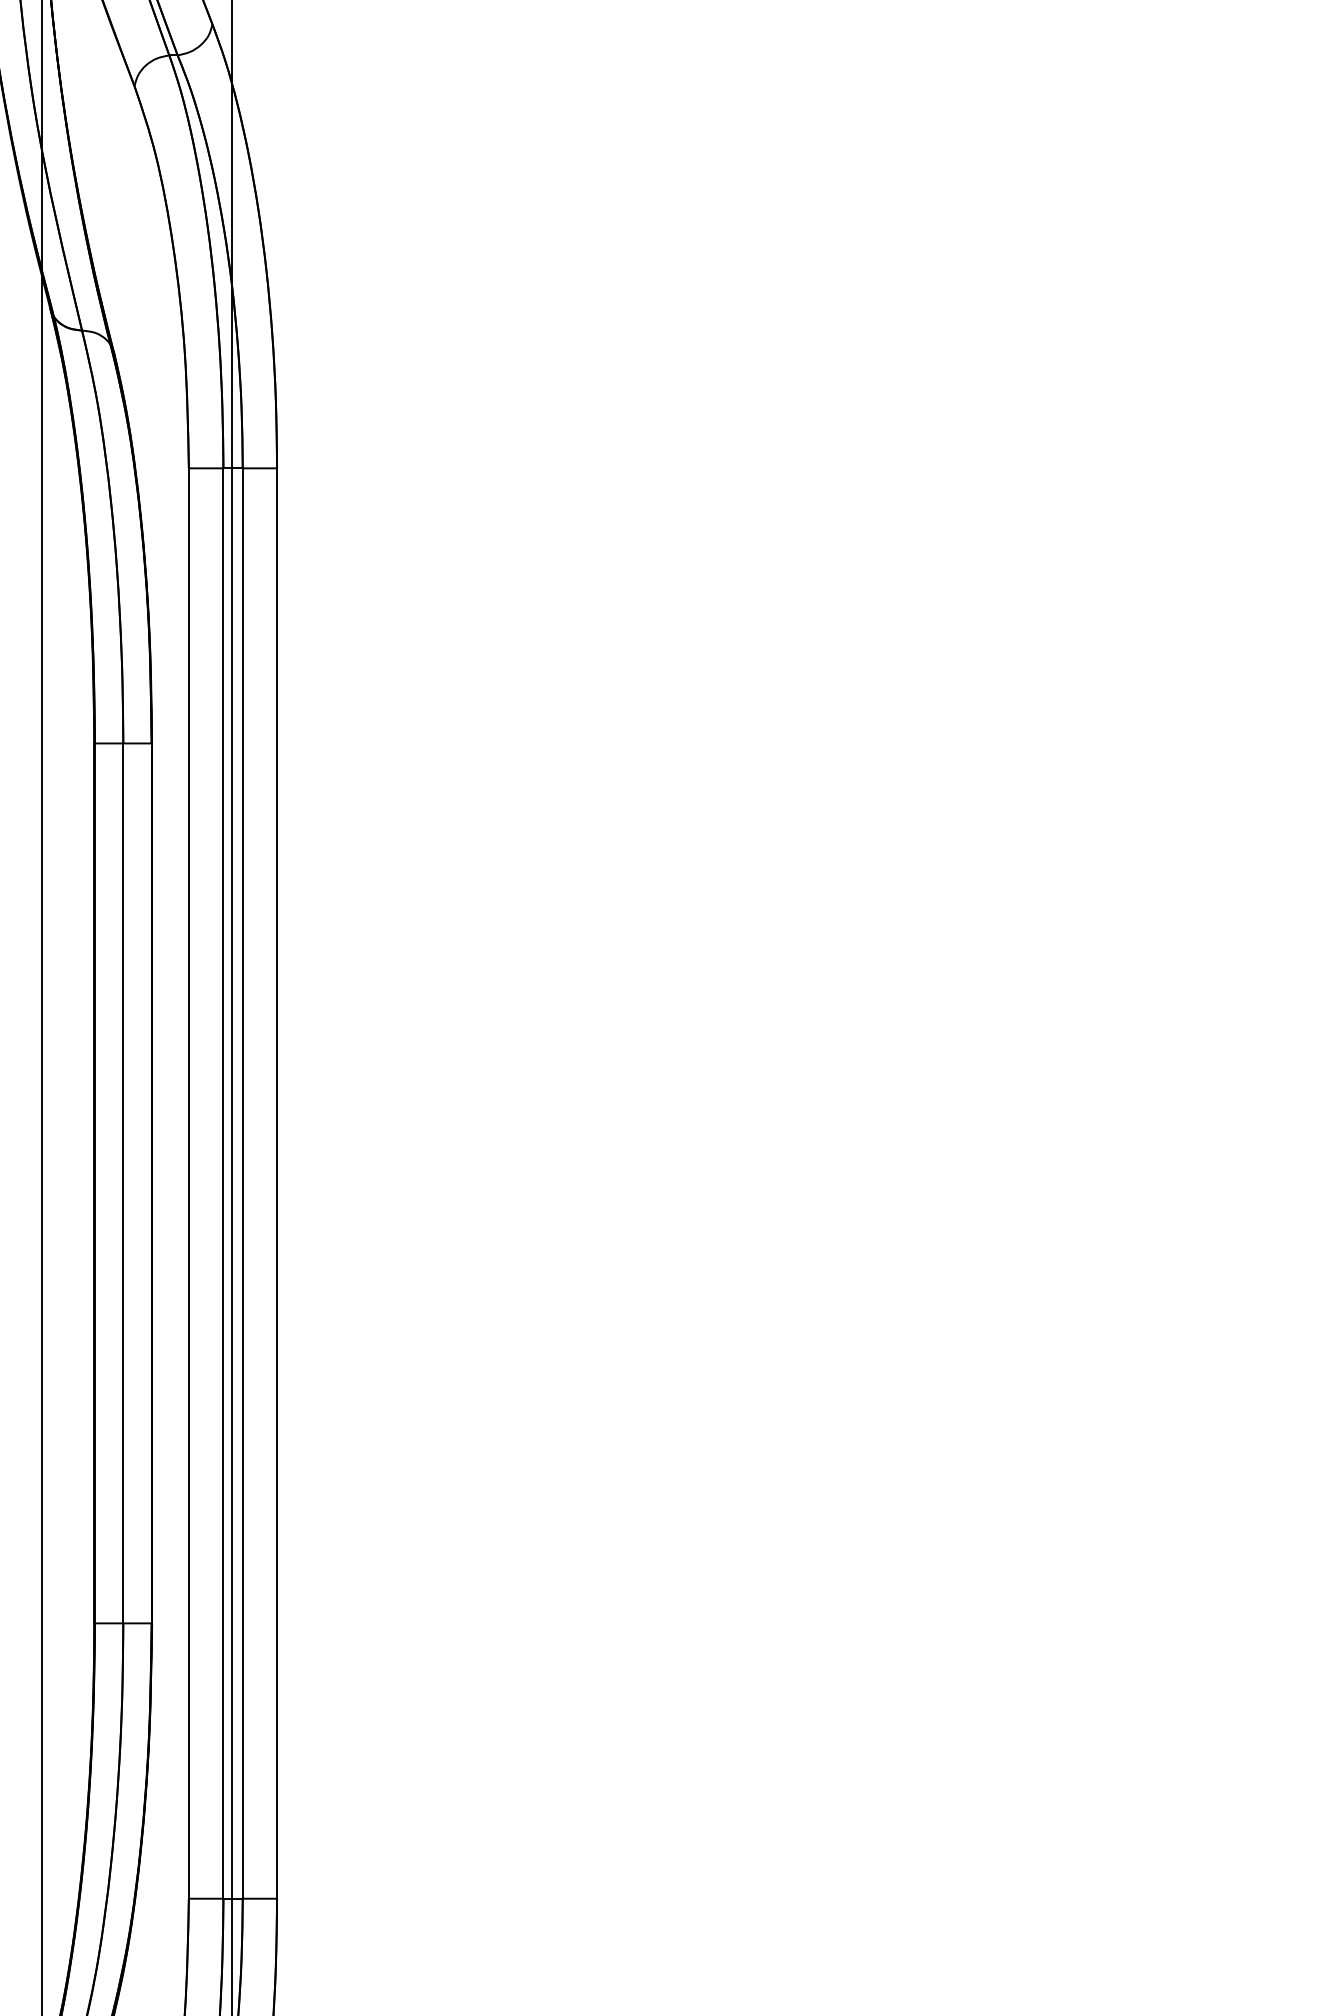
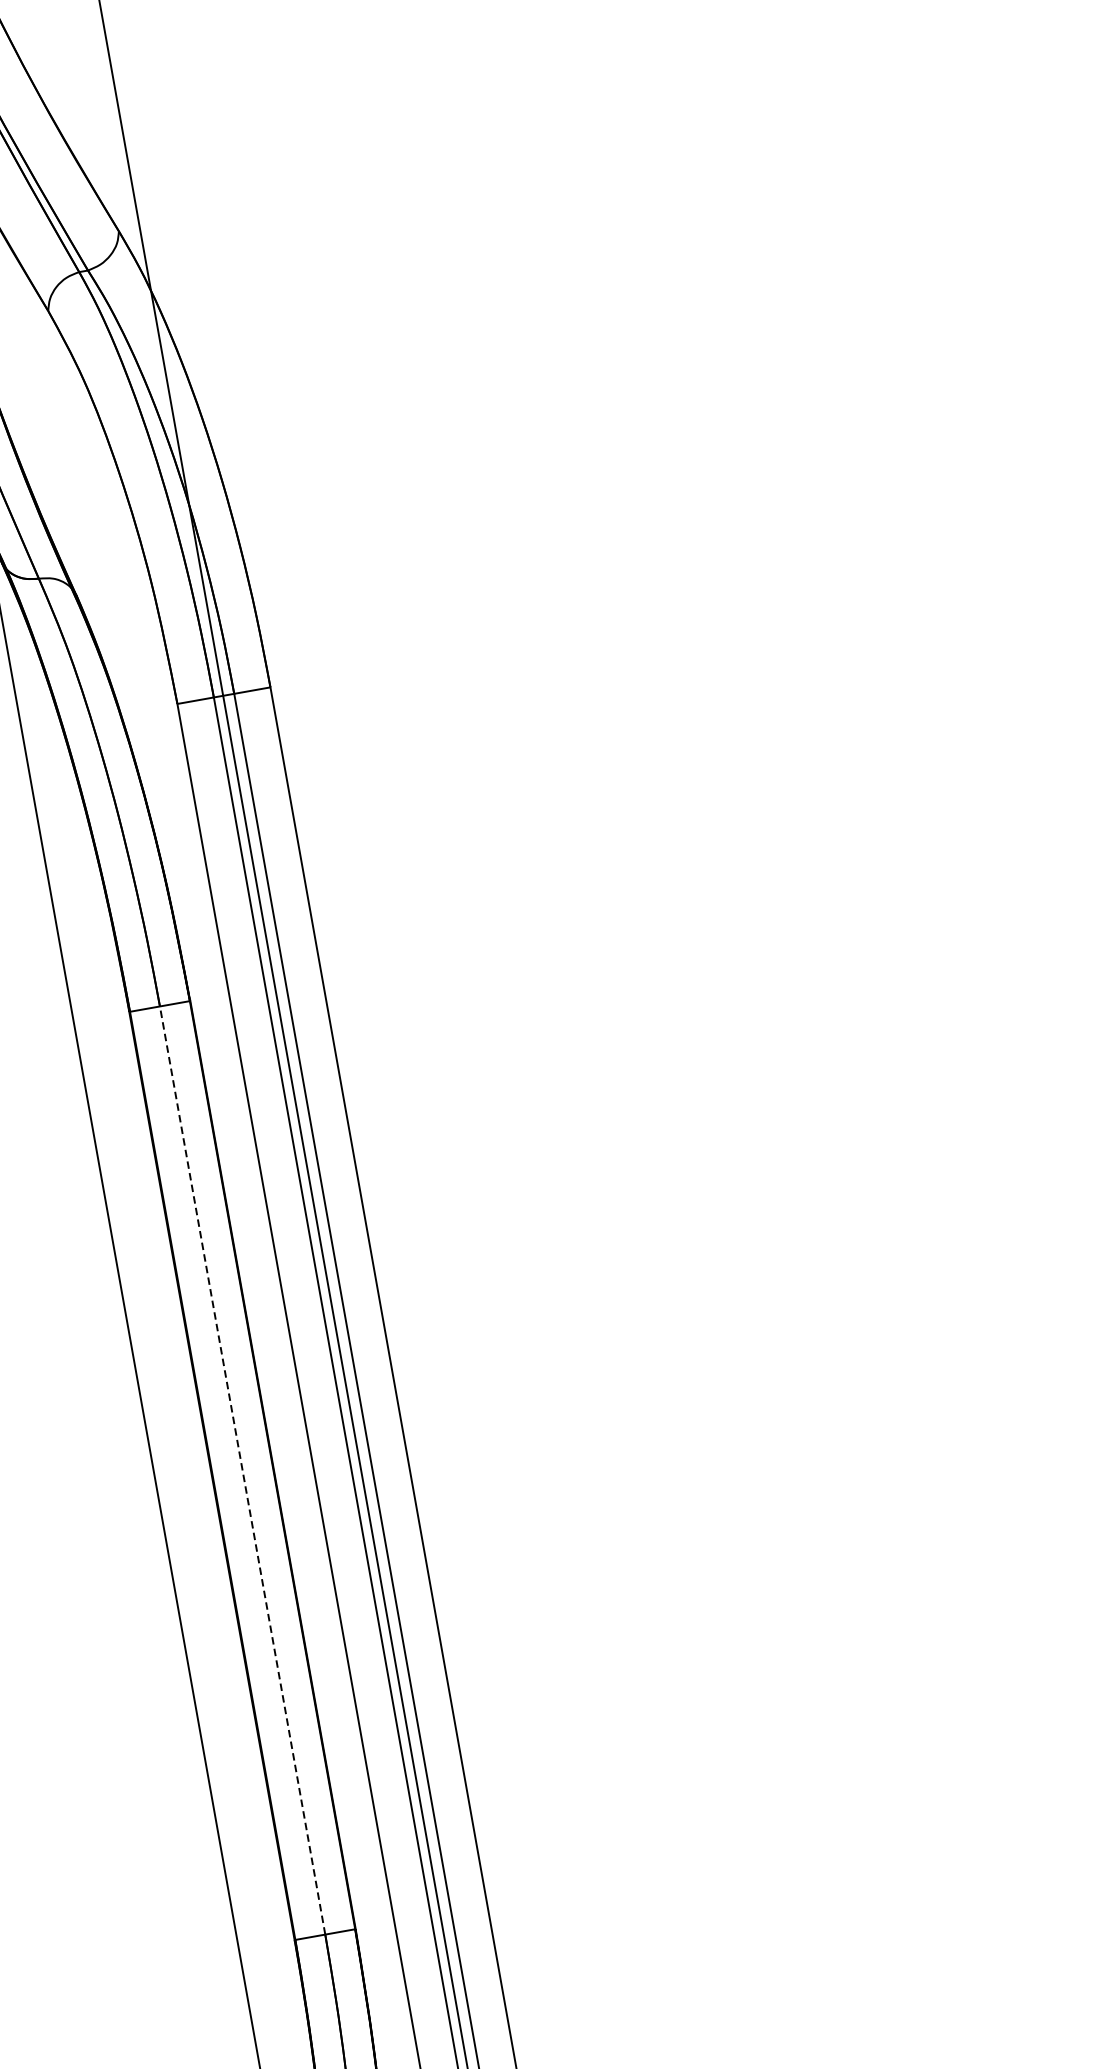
line: (123, 1183) -> (242, 1470), solid -> dashed

